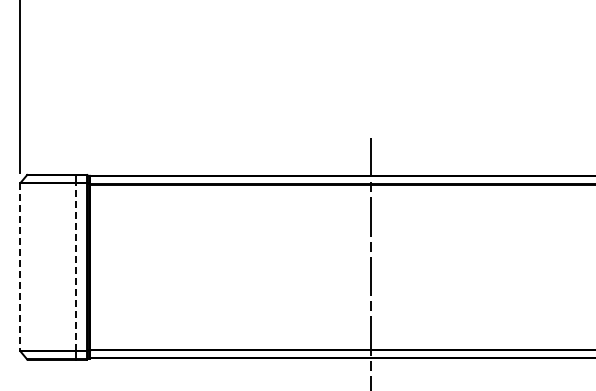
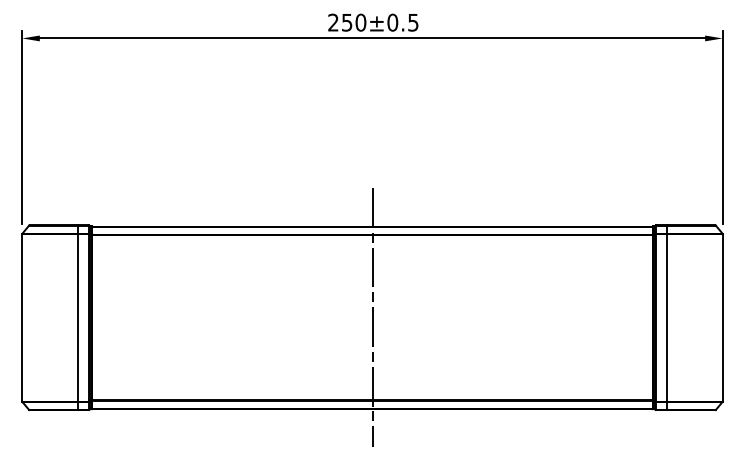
line: (20, 266) -> (22, 317), dashed -> solid
line: (76, 266) -> (78, 317), dashed -> solid

